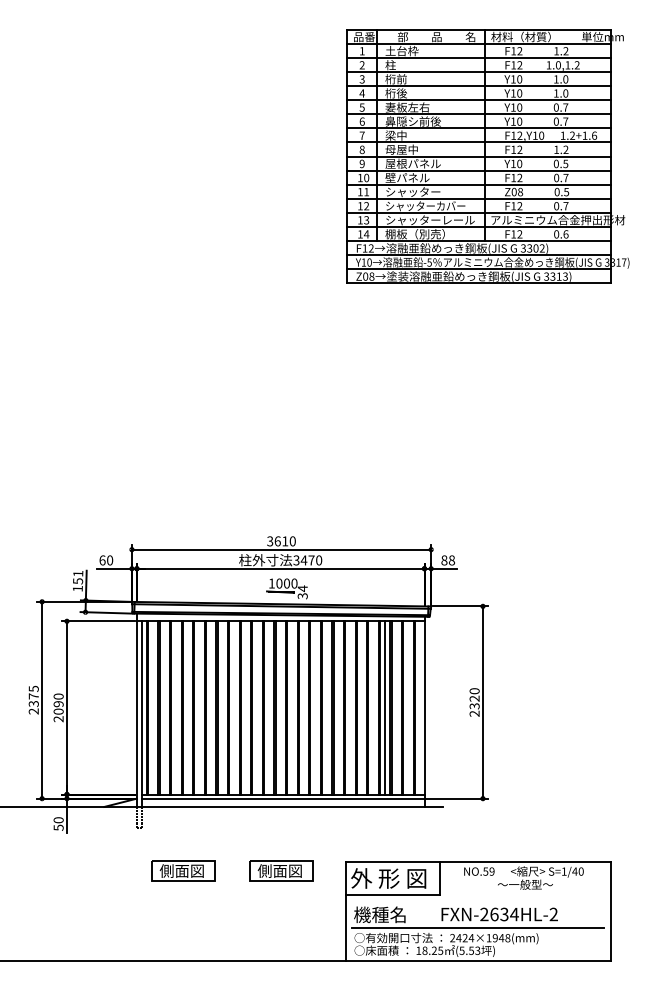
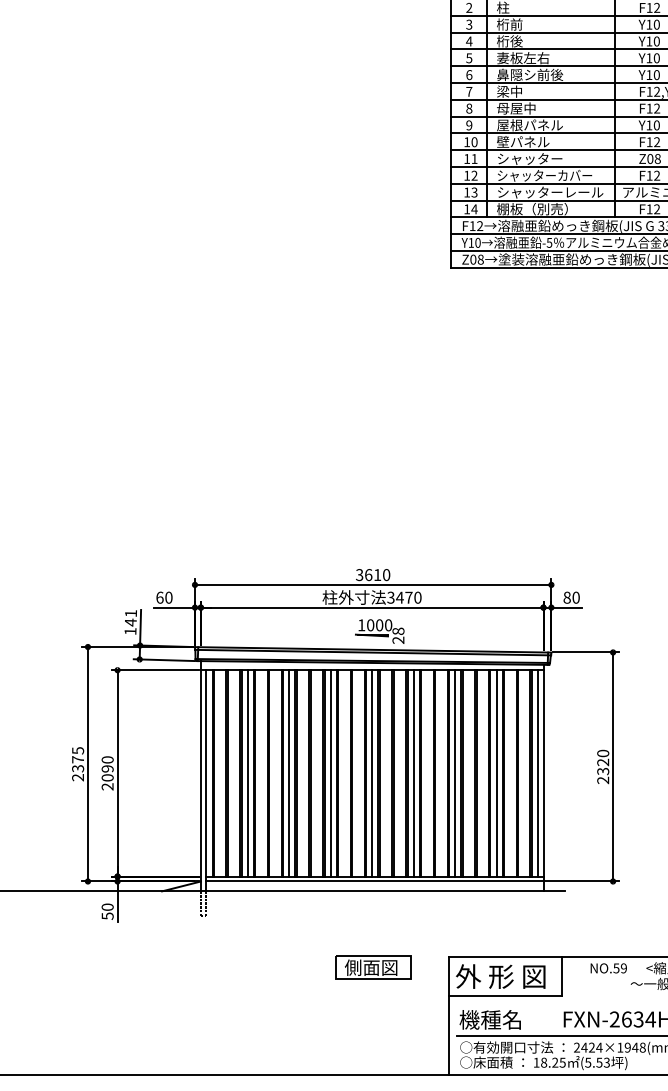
text: (451, 560) -> (575, 597), 88 -> 80
text: (78, 581) -> (131, 622), 151 -> 141
text: (302, 592) -> (398, 635), 34 -> 28
line: (176, 707) -> (248, 772), added
line: (211, 707) -> (289, 772), added
line: (245, 707) -> (330, 772), added
line: (280, 707) -> (371, 772), added
line: (315, 707) -> (413, 772), added
line: (350, 707) -> (455, 772), added
line: (419, 707) -> (537, 772), added
part: (183, 870) -> (256, 967), removed

